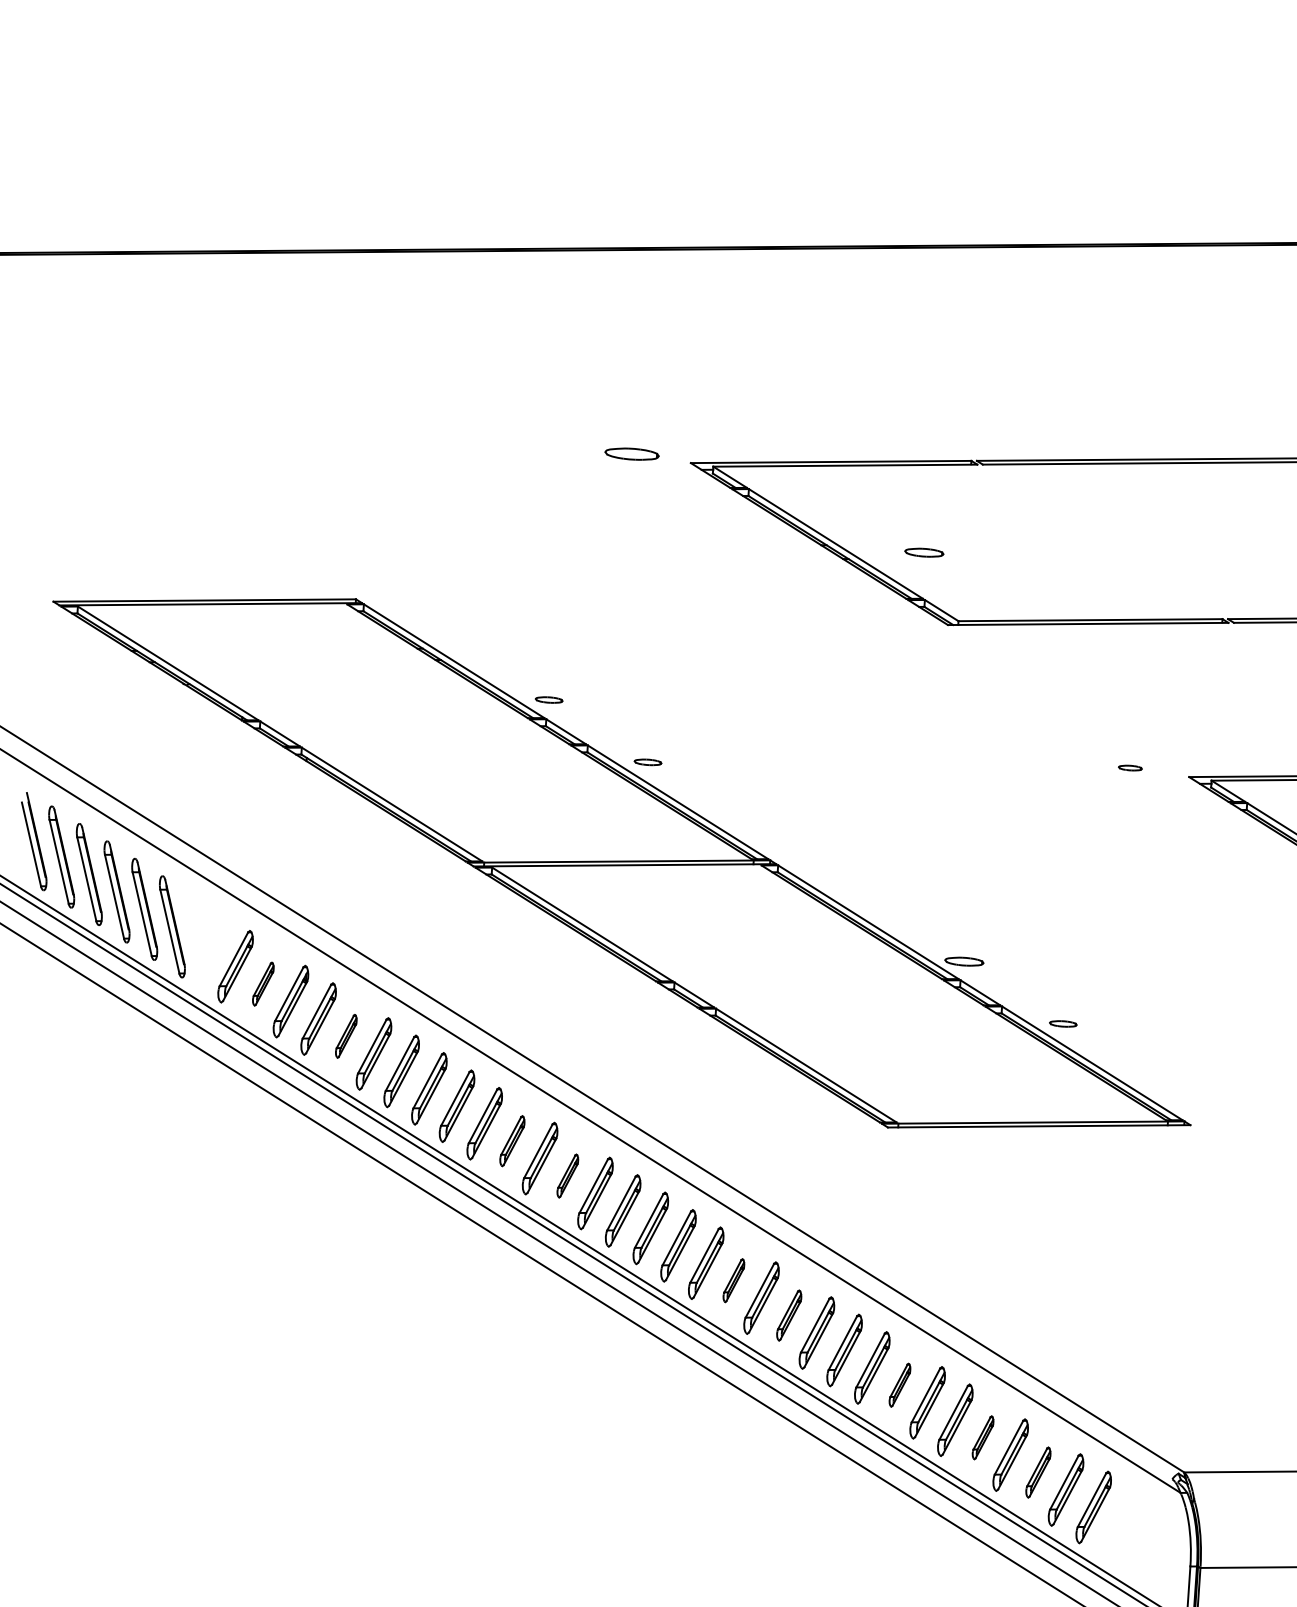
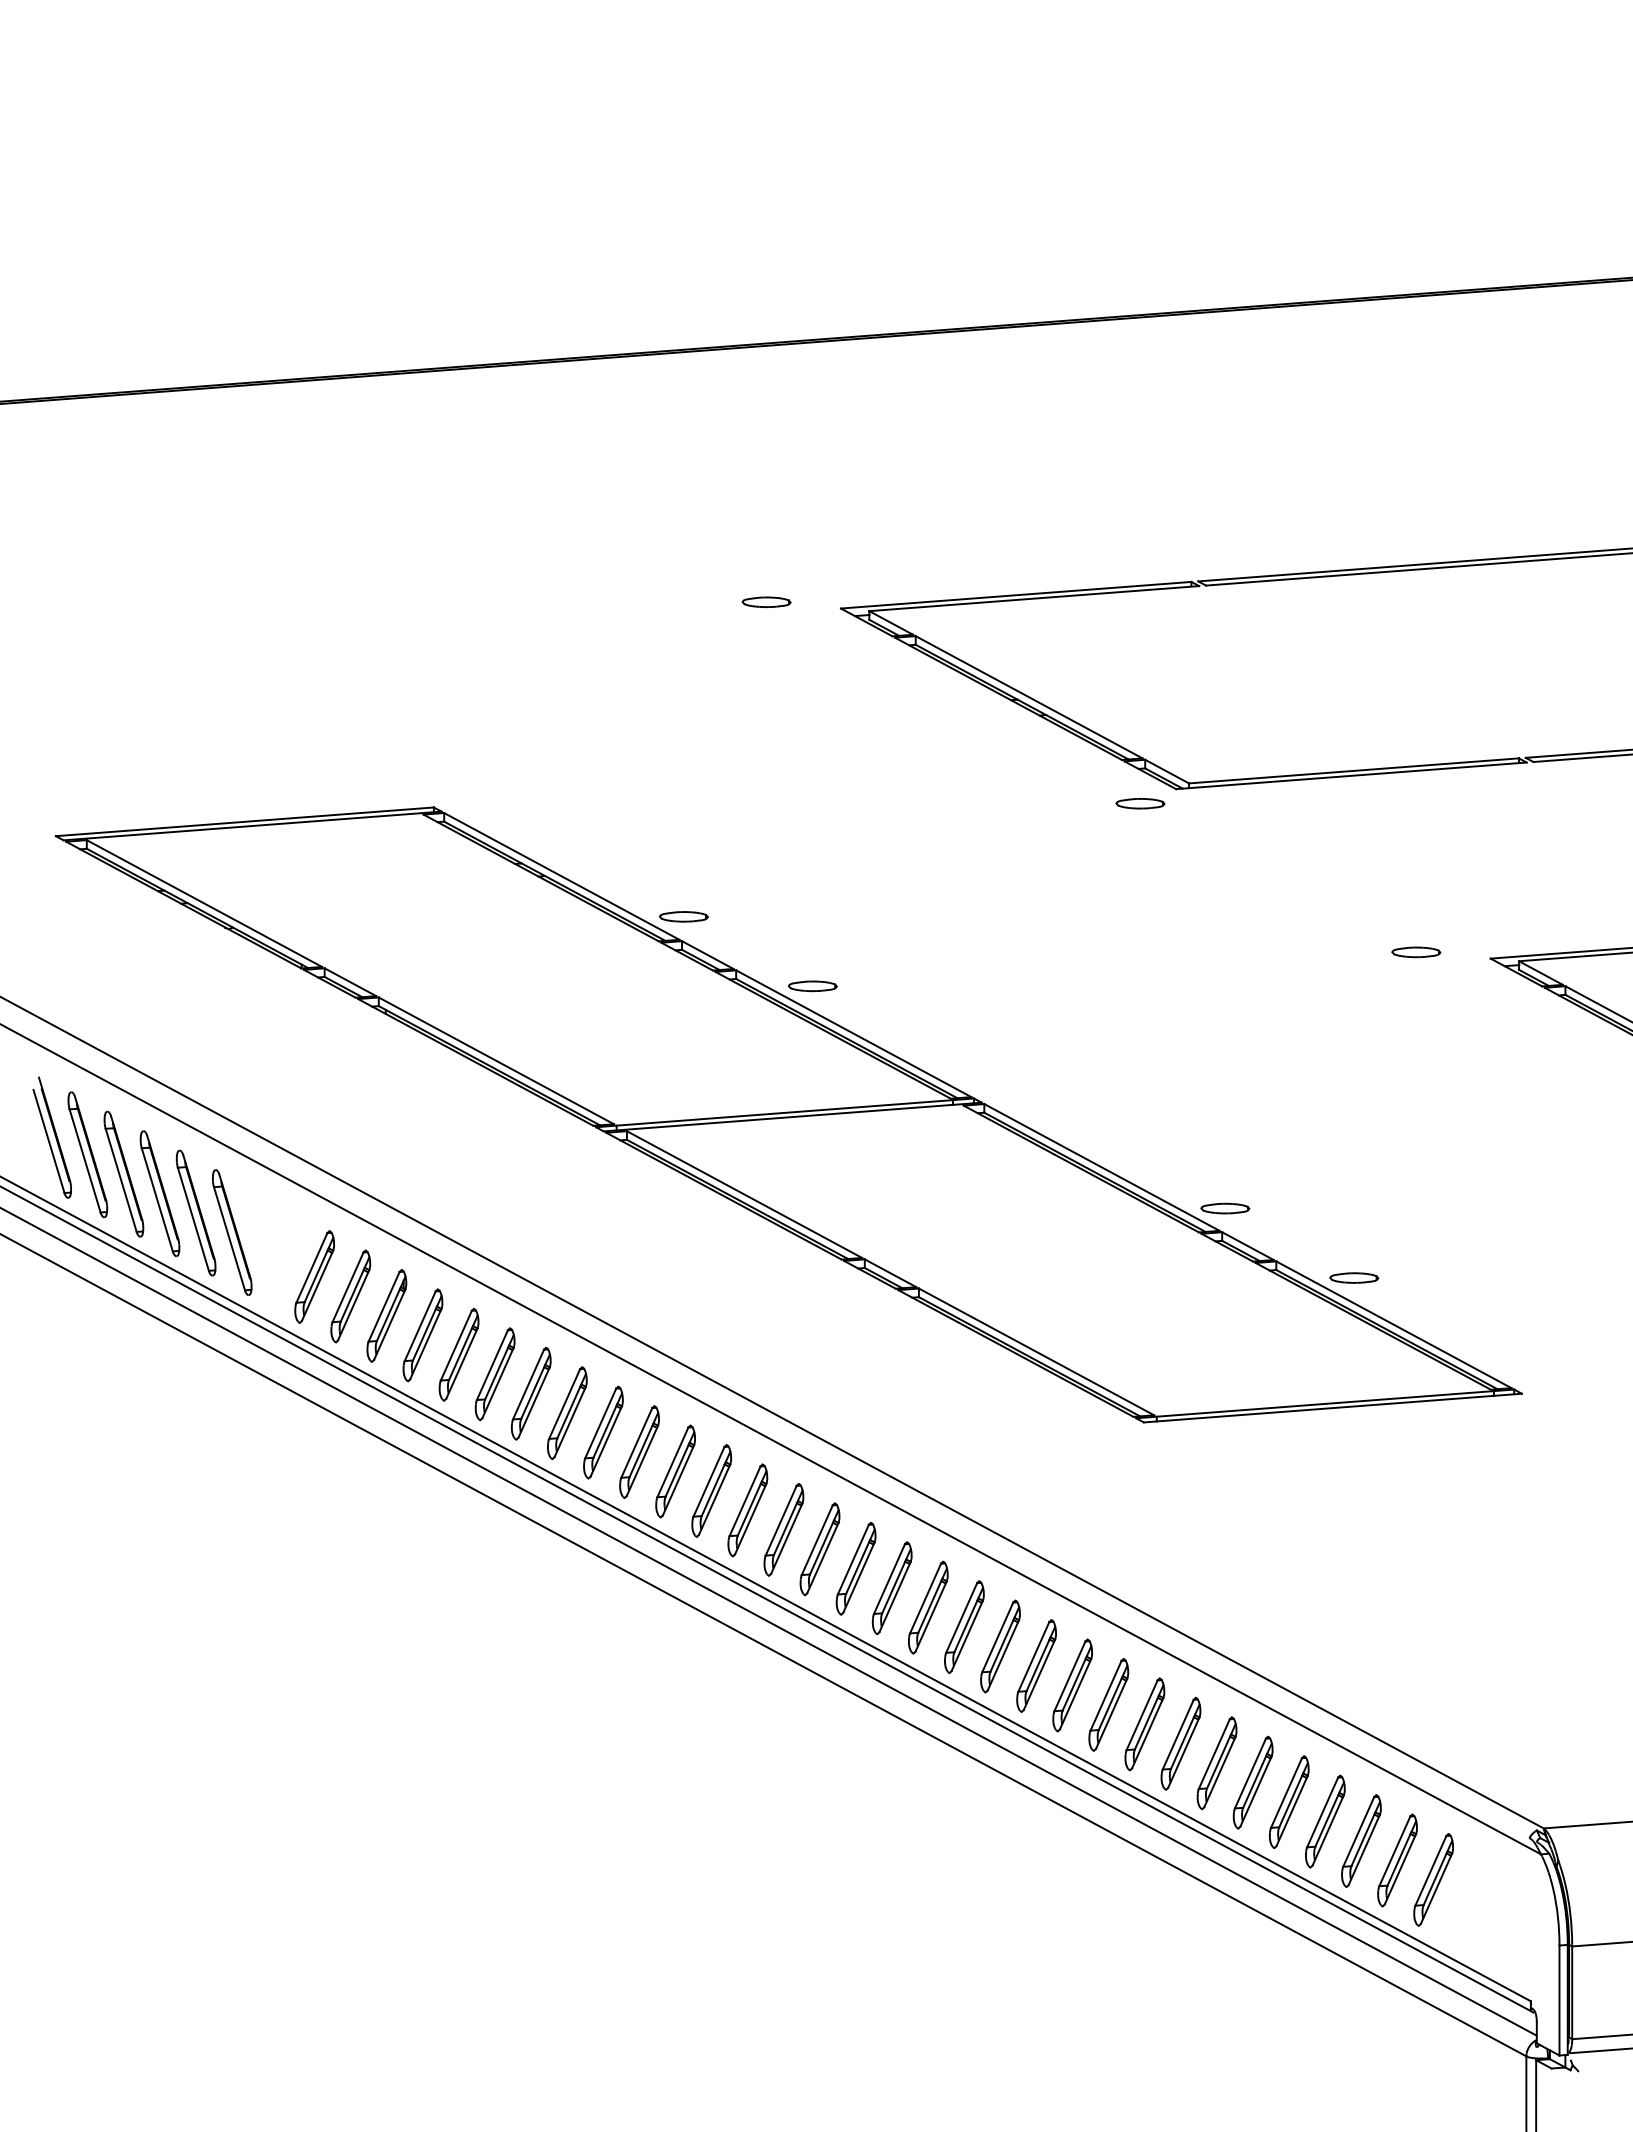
part: (632, 453) -> (766, 601), size x0.71
part: (924, 552) -> (1140, 803), moved
part: (548, 699) -> (683, 916), size x1.43
part: (647, 762) -> (812, 986), size x1.43
part: (1130, 768) -> (1416, 952), size x1.67
part: (263, 984) -> (350, 1296), size x1.67
part: (1063, 1023) -> (1354, 1277), size x1.43
part: (345, 1036) -> (458, 1354), size x1.67
part: (512, 1141) -> (675, 1471), size x1.43
part: (567, 1176) -> (747, 1510), size x1.67
part: (734, 1280) -> (964, 1626), size x1.67
part: (789, 1315) -> (1036, 1665), size x1.43
part: (899, 1385) -> (1180, 1743), size x1.67
part: (983, 1437) -> (1289, 1802), size x1.67
part: (1038, 1472) -> (1361, 1840), size x1.43

